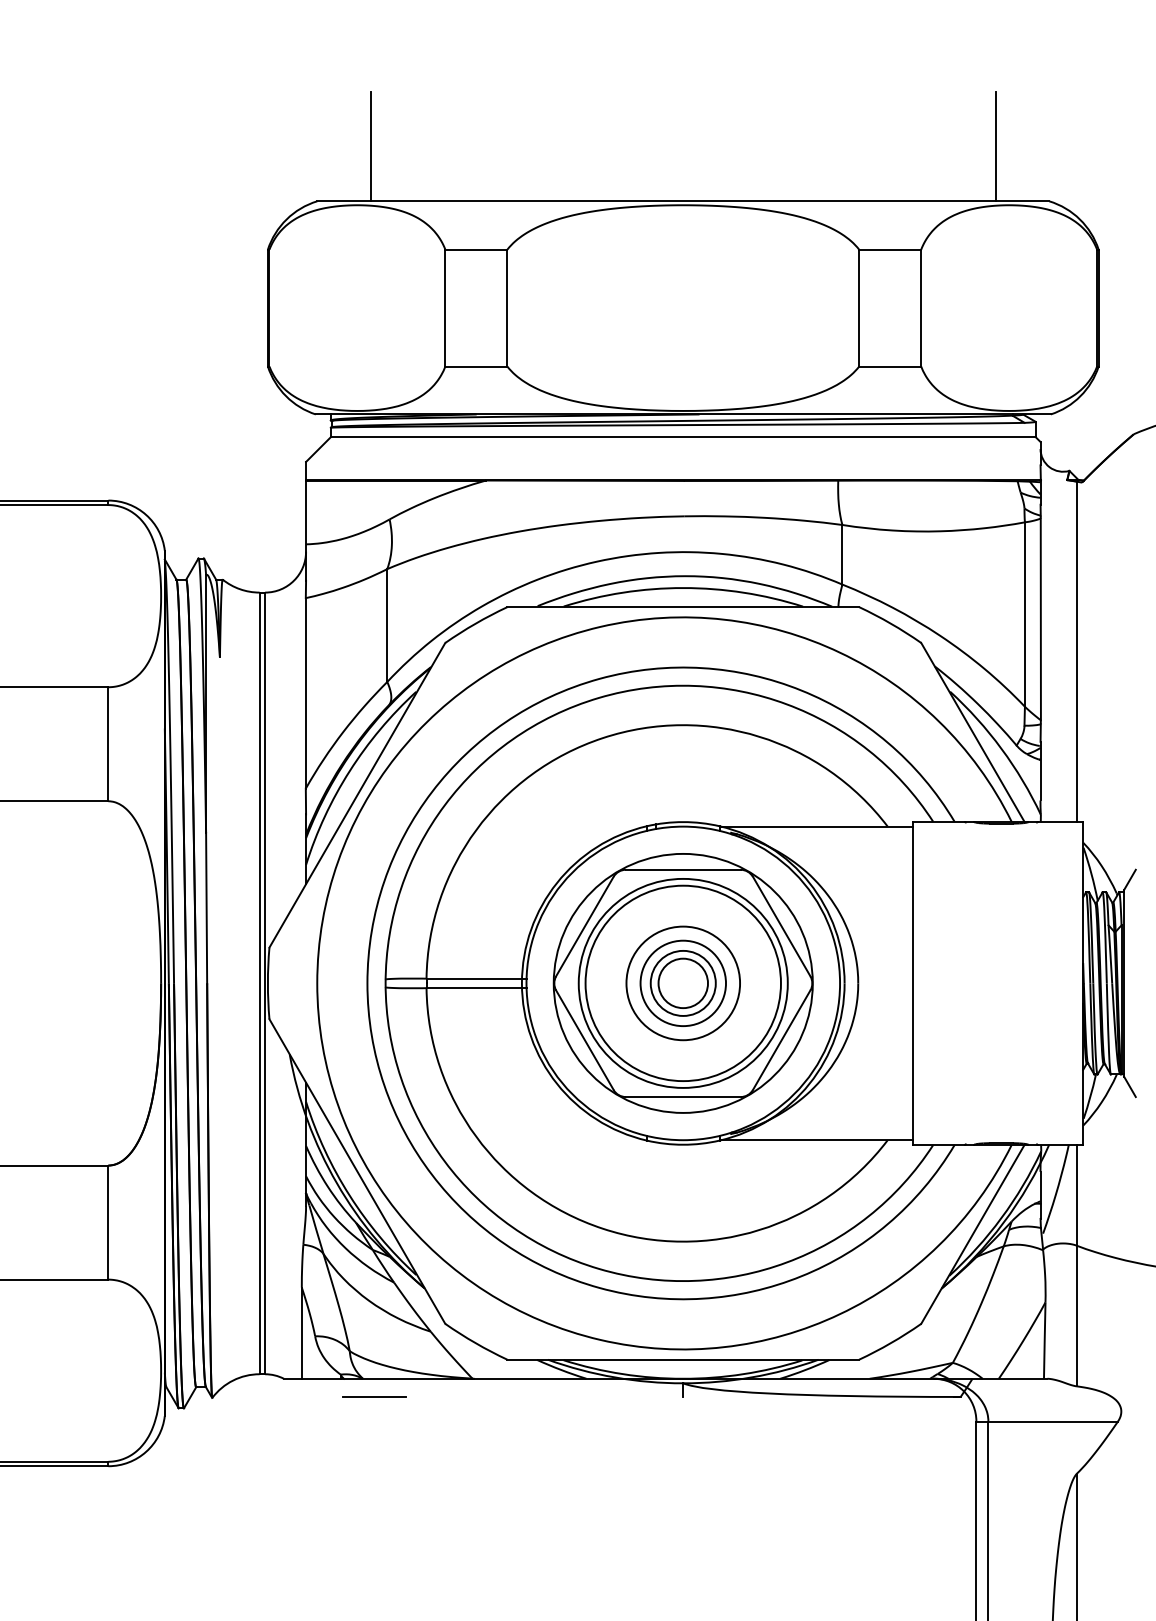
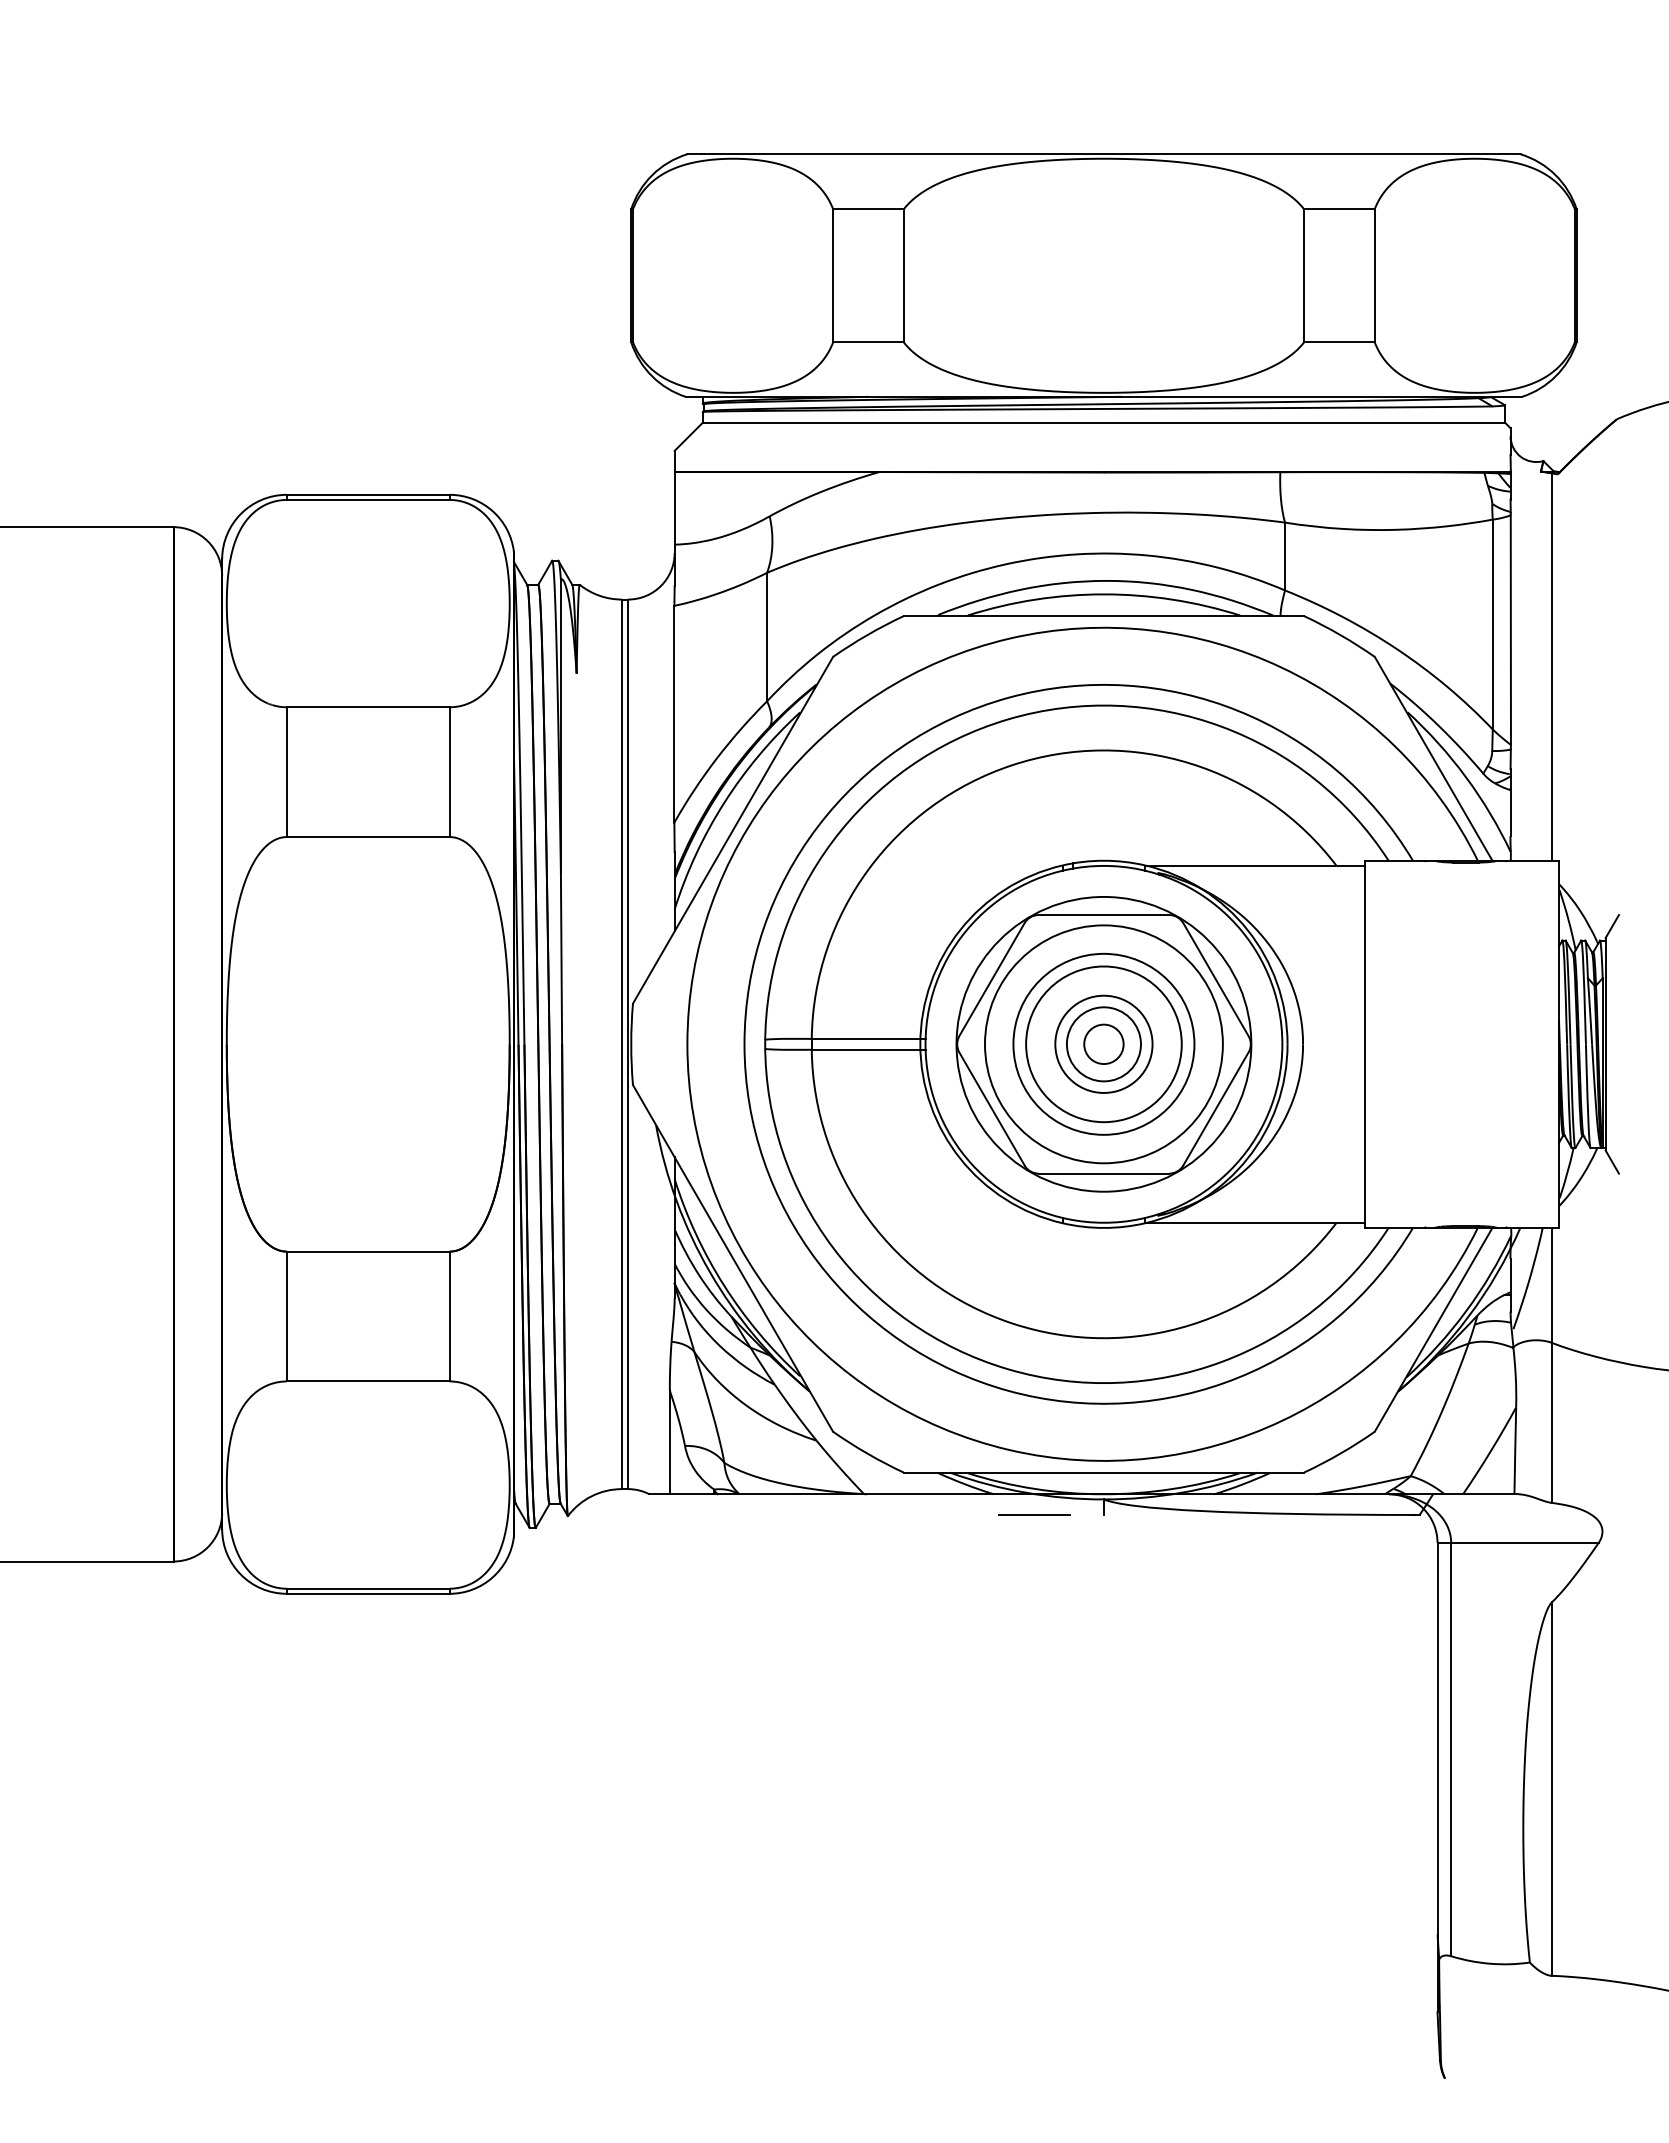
line: (370, 146) -> (748, 91), removed
line: (995, 146) -> (1459, 91), removed
circle: (682, 982) -> (1103, 1043), size x1.4
circle: (682, 983) -> (1103, 1044), size x0.7
circle: (682, 983) -> (1103, 1044), size x0.7
line: (374, 1396) -> (1034, 1514), moved

